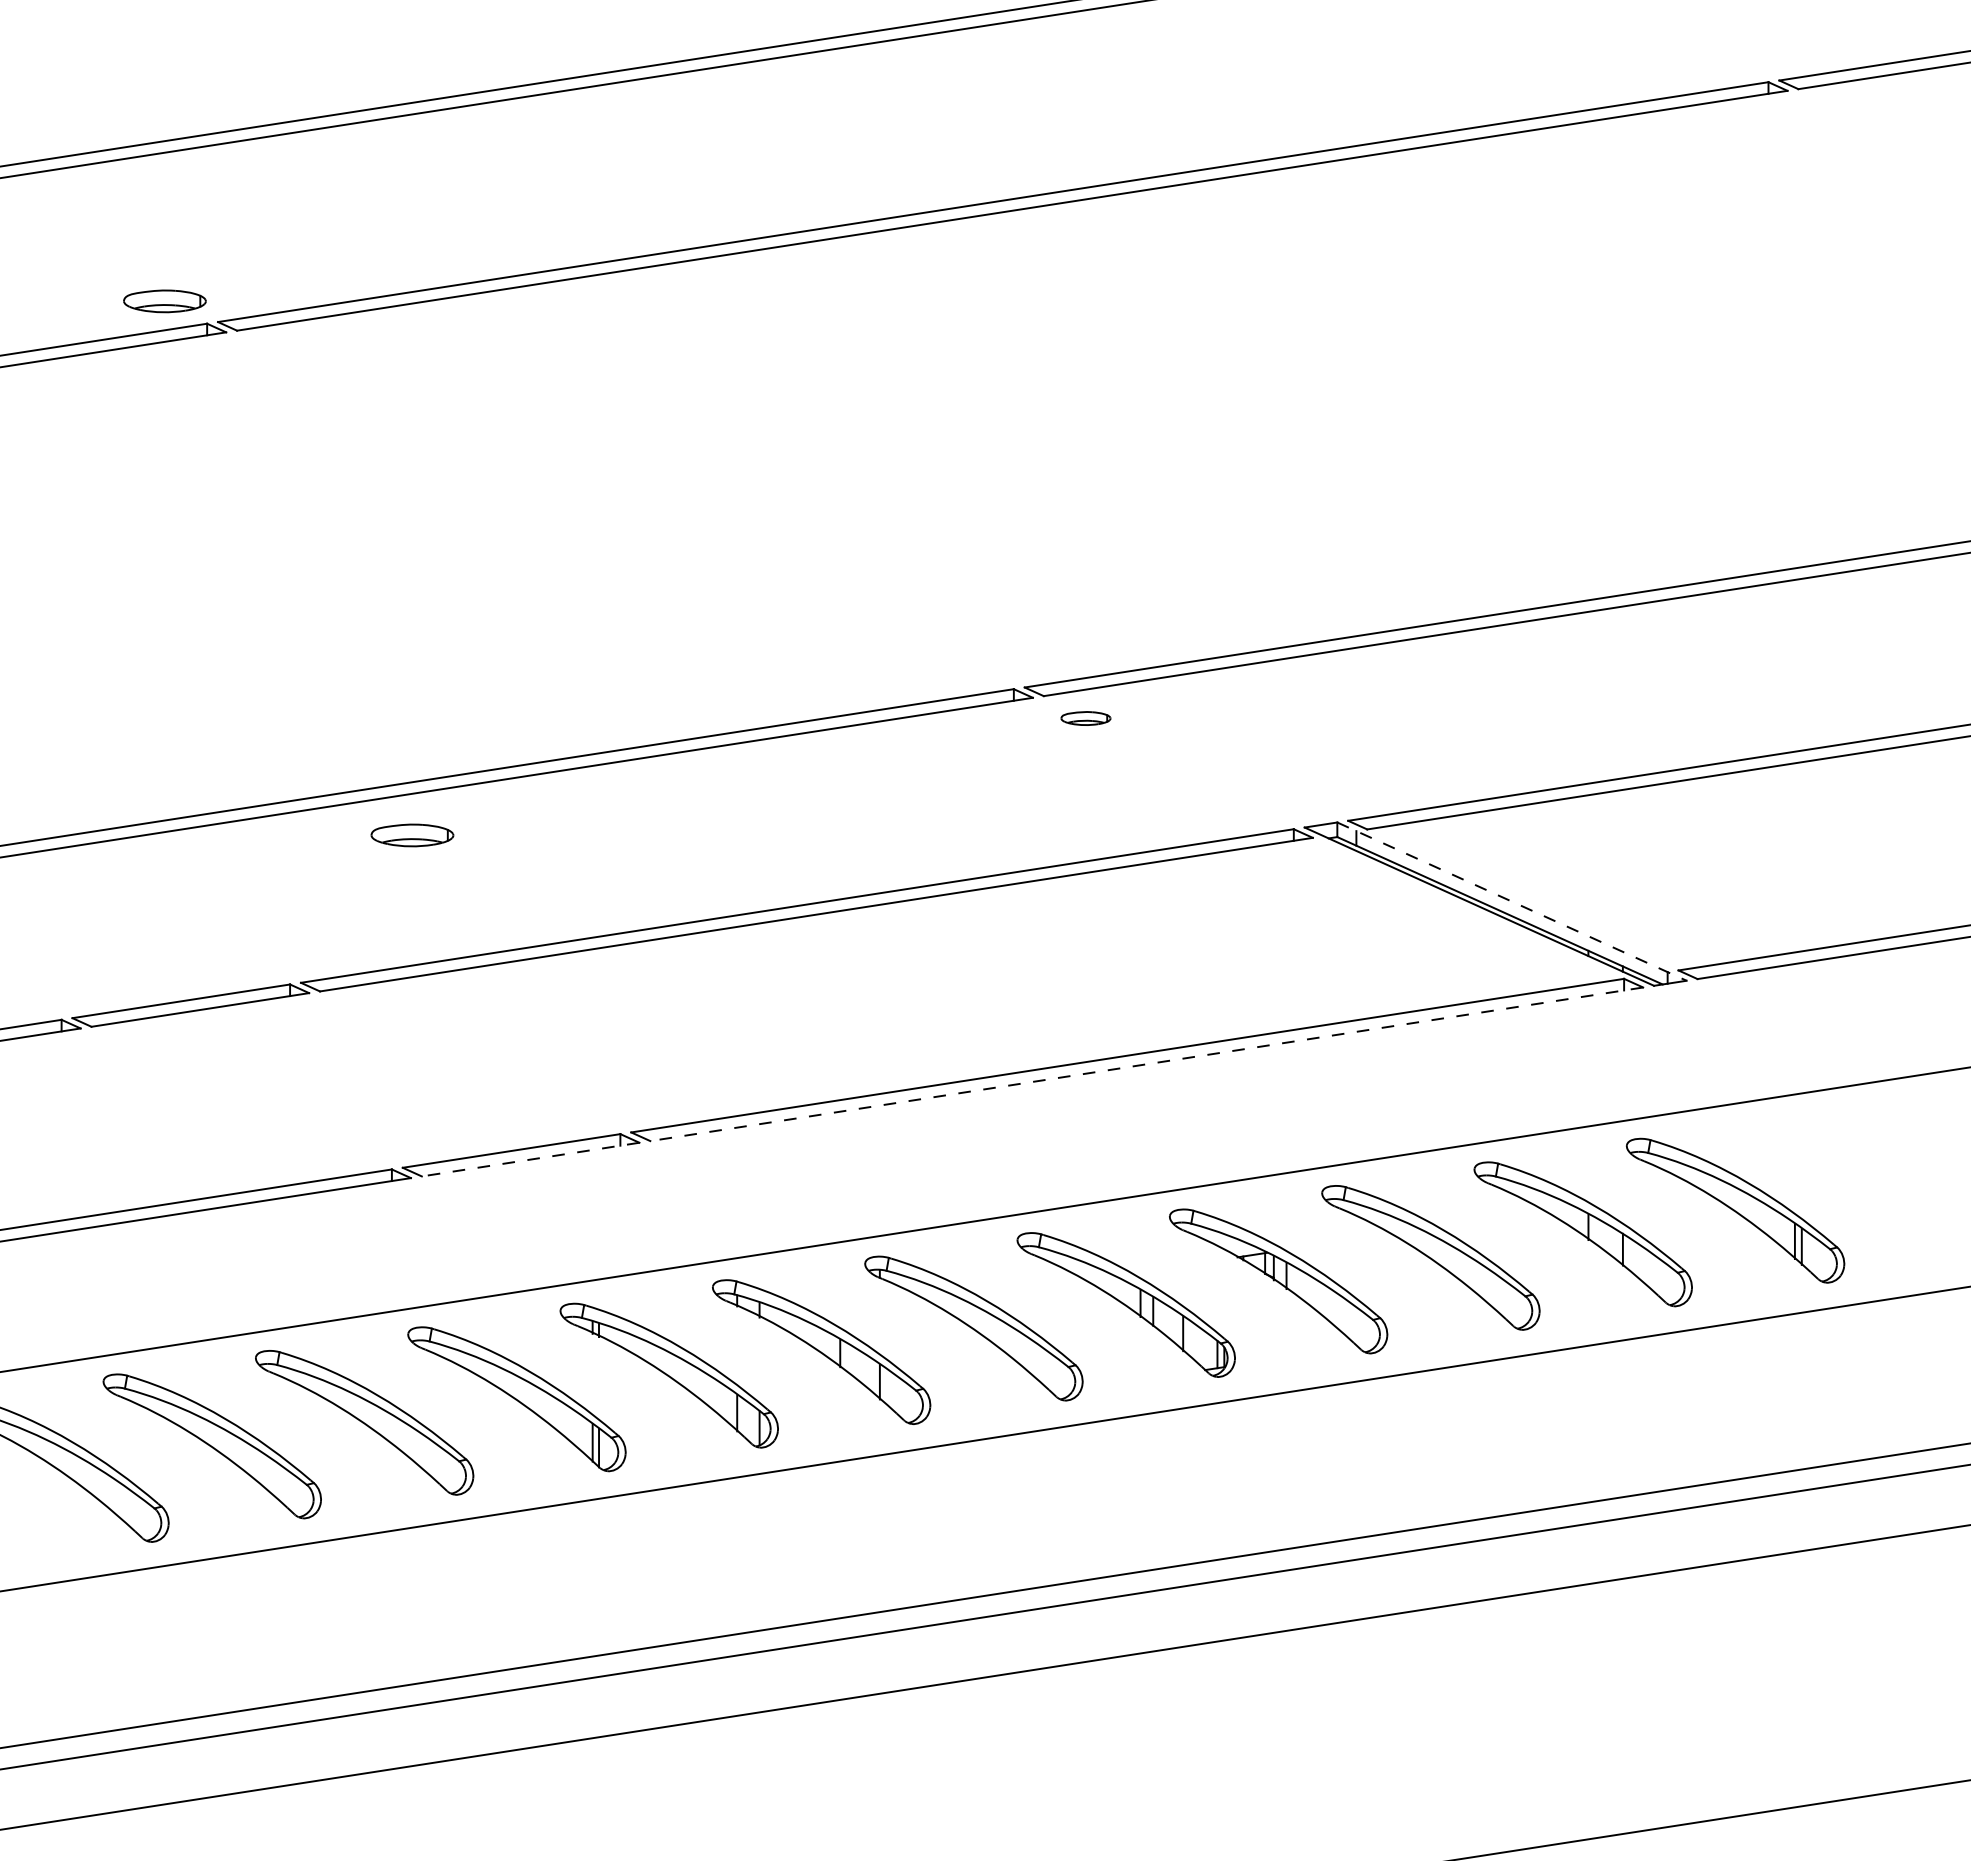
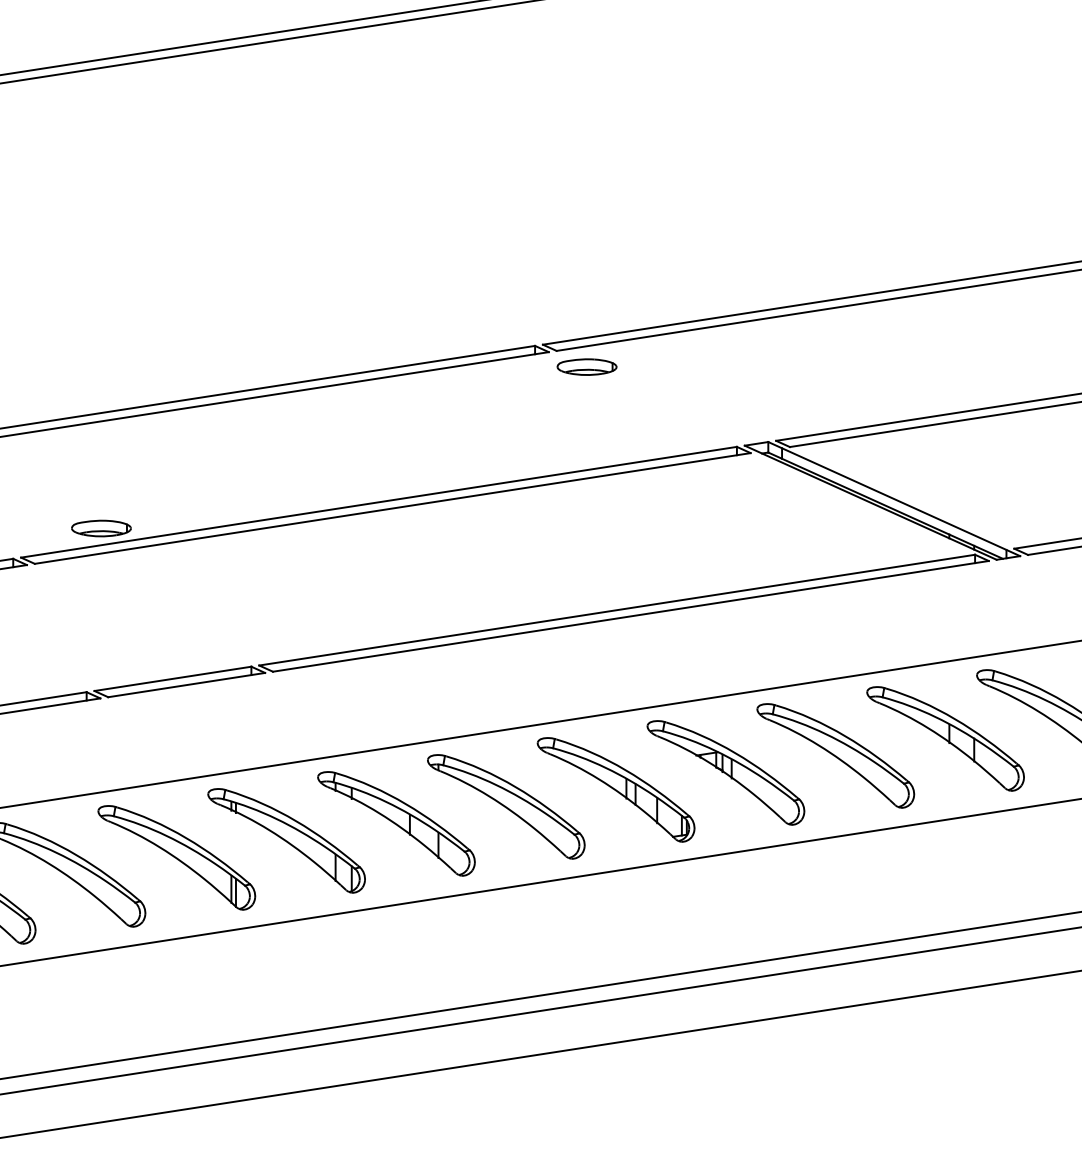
part: (1085, 718) -> (586, 367), size x1.67
part: (412, 835) -> (101, 528), moved
line: (1512, 901) -> (894, 499), dashed -> solid
line: (1146, 1064) -> (630, 616), dashed -> solid
line: (530, 1159) -> (186, 685), dashed -> solid

